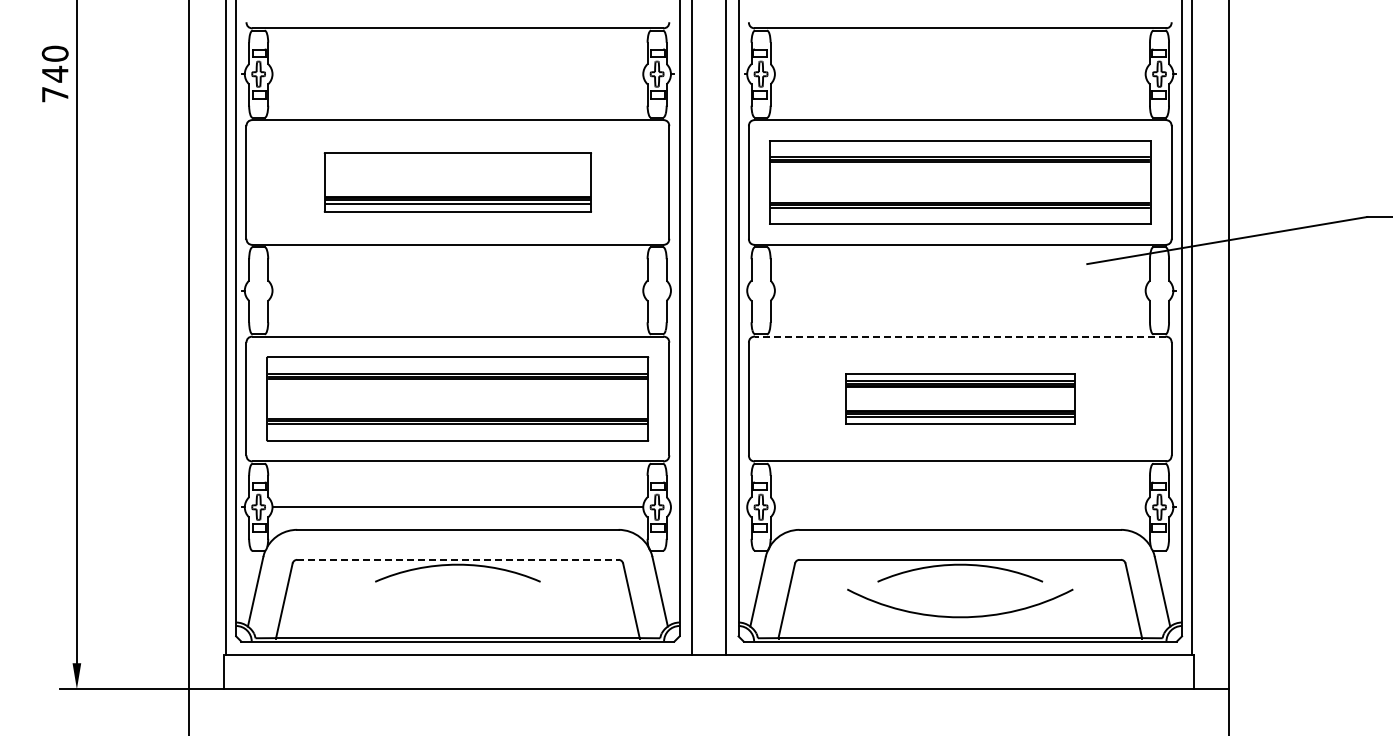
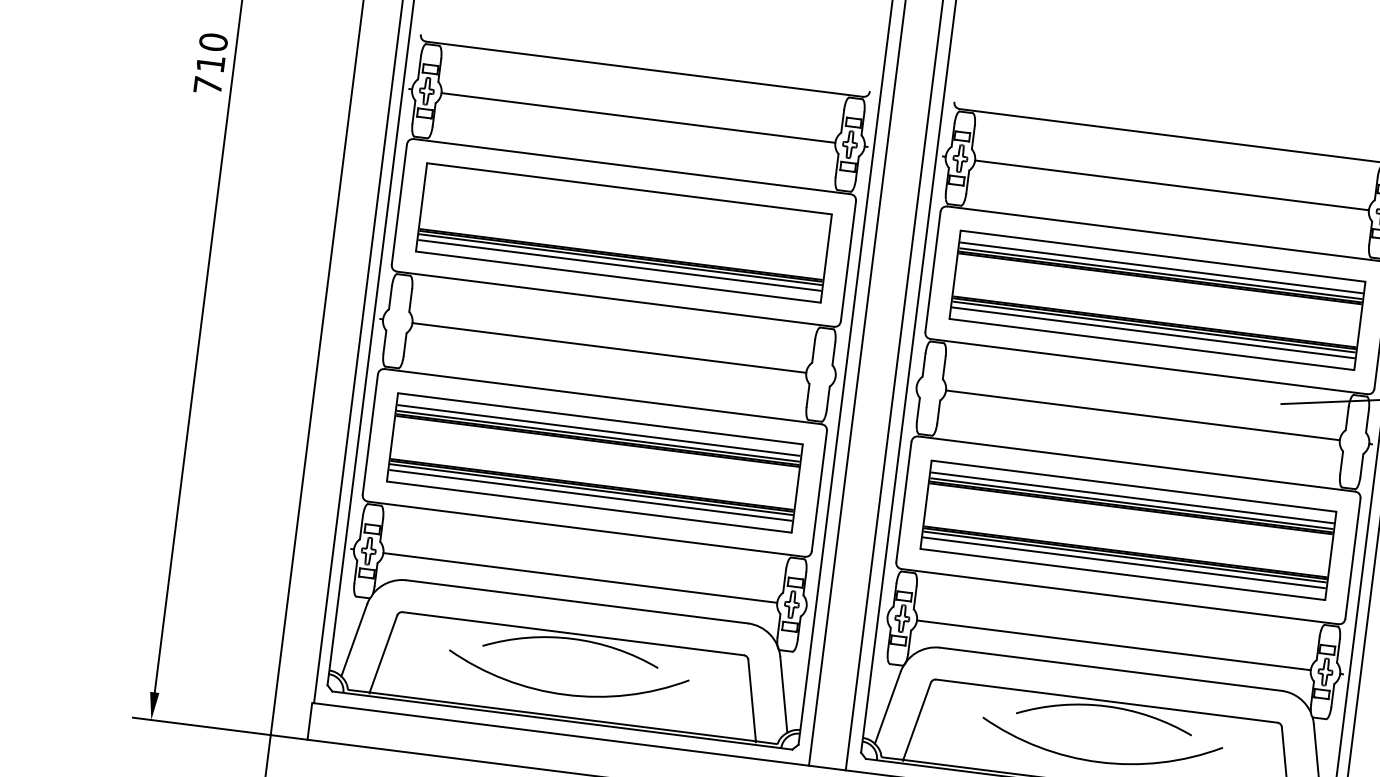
text: (55, 73) -> (211, 63), 740 -> 710
line: (457, 74) -> (637, 118), added
line: (959, 74) -> (1171, 185), added
line: (960, 151) -> (1161, 267), added
part: (457, 182) -> (623, 232), size x1.43
line: (960, 213) -> (1153, 333), added
line: (457, 290) -> (609, 347), added
line: (959, 290) -> (1142, 414), added
line: (959, 336) -> (1135, 463), dashed -> solid
line: (457, 368) -> (598, 430), added
part: (960, 398) -> (1128, 529), size x1.67
line: (457, 429) -> (590, 495), added
line: (959, 507) -> (1113, 645), added
line: (457, 559) -> (572, 633), dashed -> solid
arc: (457, 616) -> (565, 693), added

